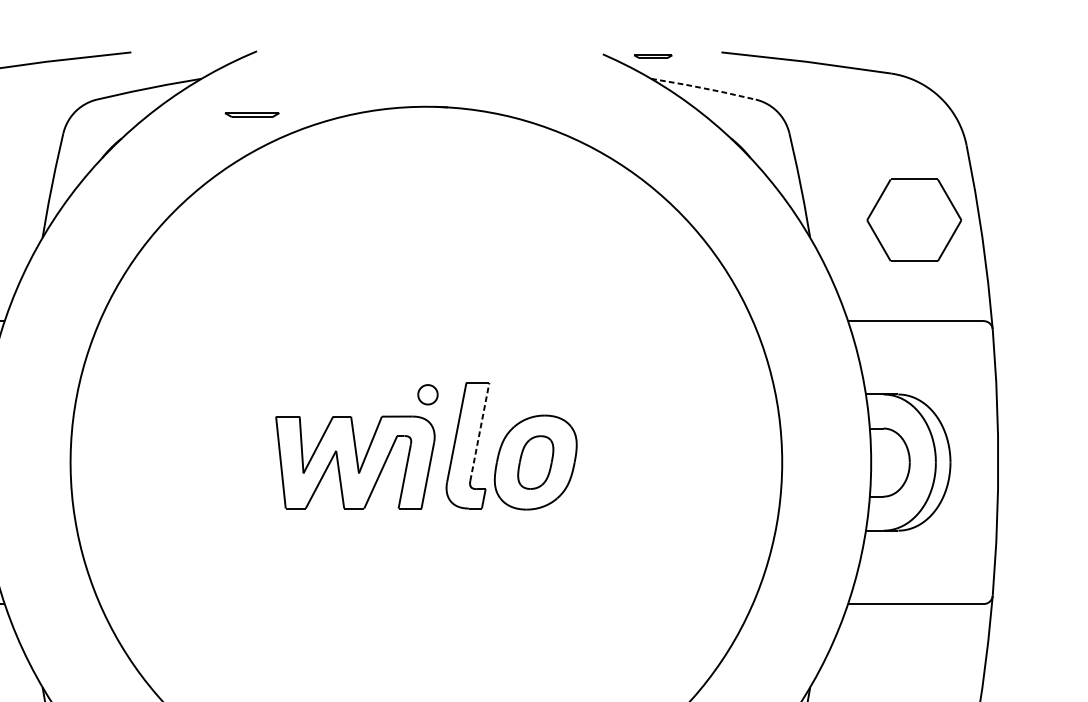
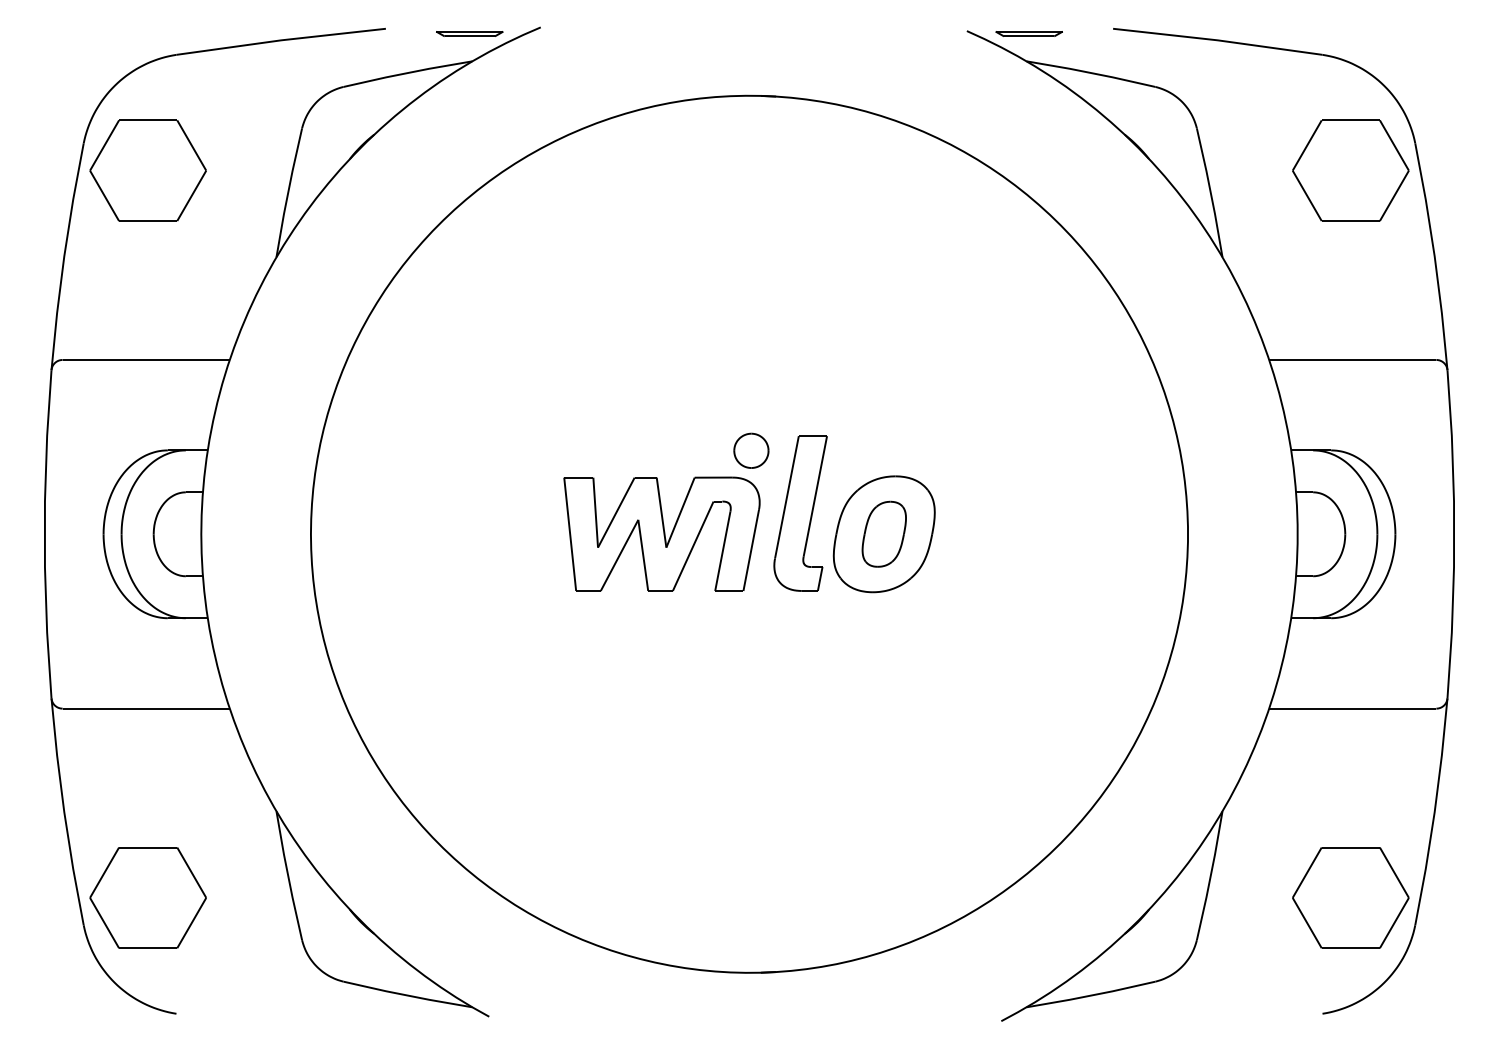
part: (652, 56) -> (1028, 33), size x1.43
line: (703, 88) -> (1091, 73), dashed -> solid
part: (251, 114) -> (469, 33), moved
part: (914, 220) -> (1350, 170), moved
part: (428, 394) -> (751, 450), size x1.43
line: (479, 431) -> (815, 495), dashed -> solid

